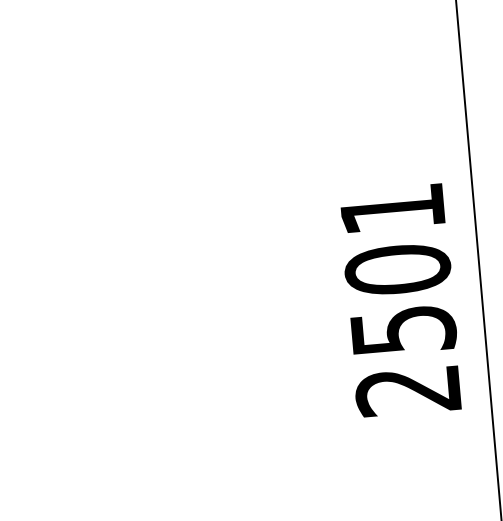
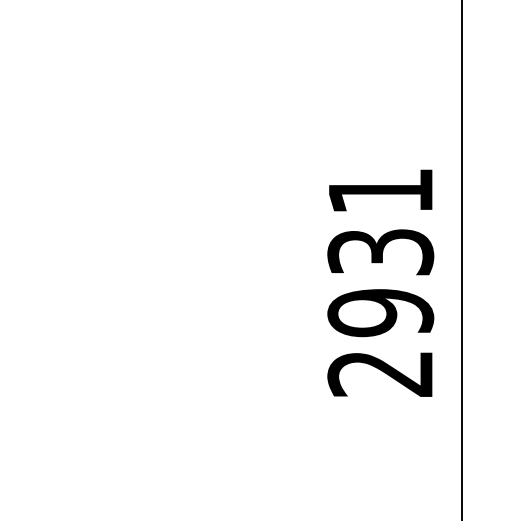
text: (400, 300) -> (380, 282), 2501 -> 2931

